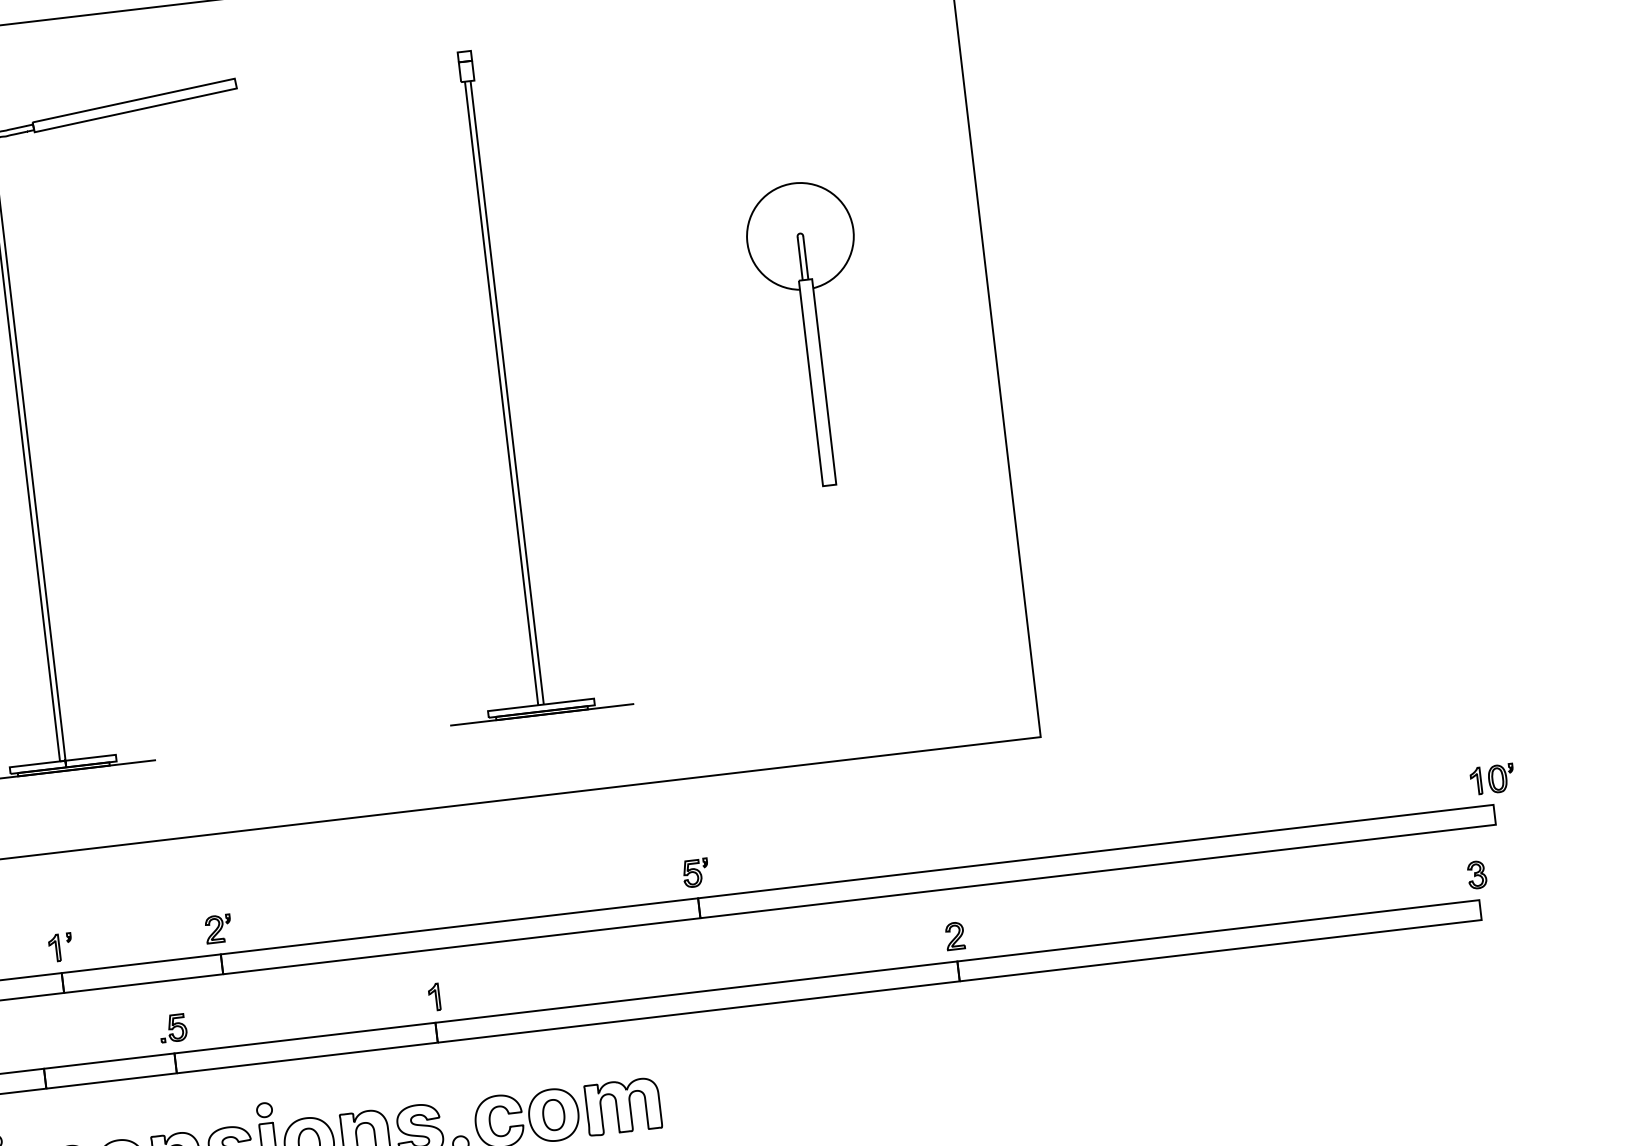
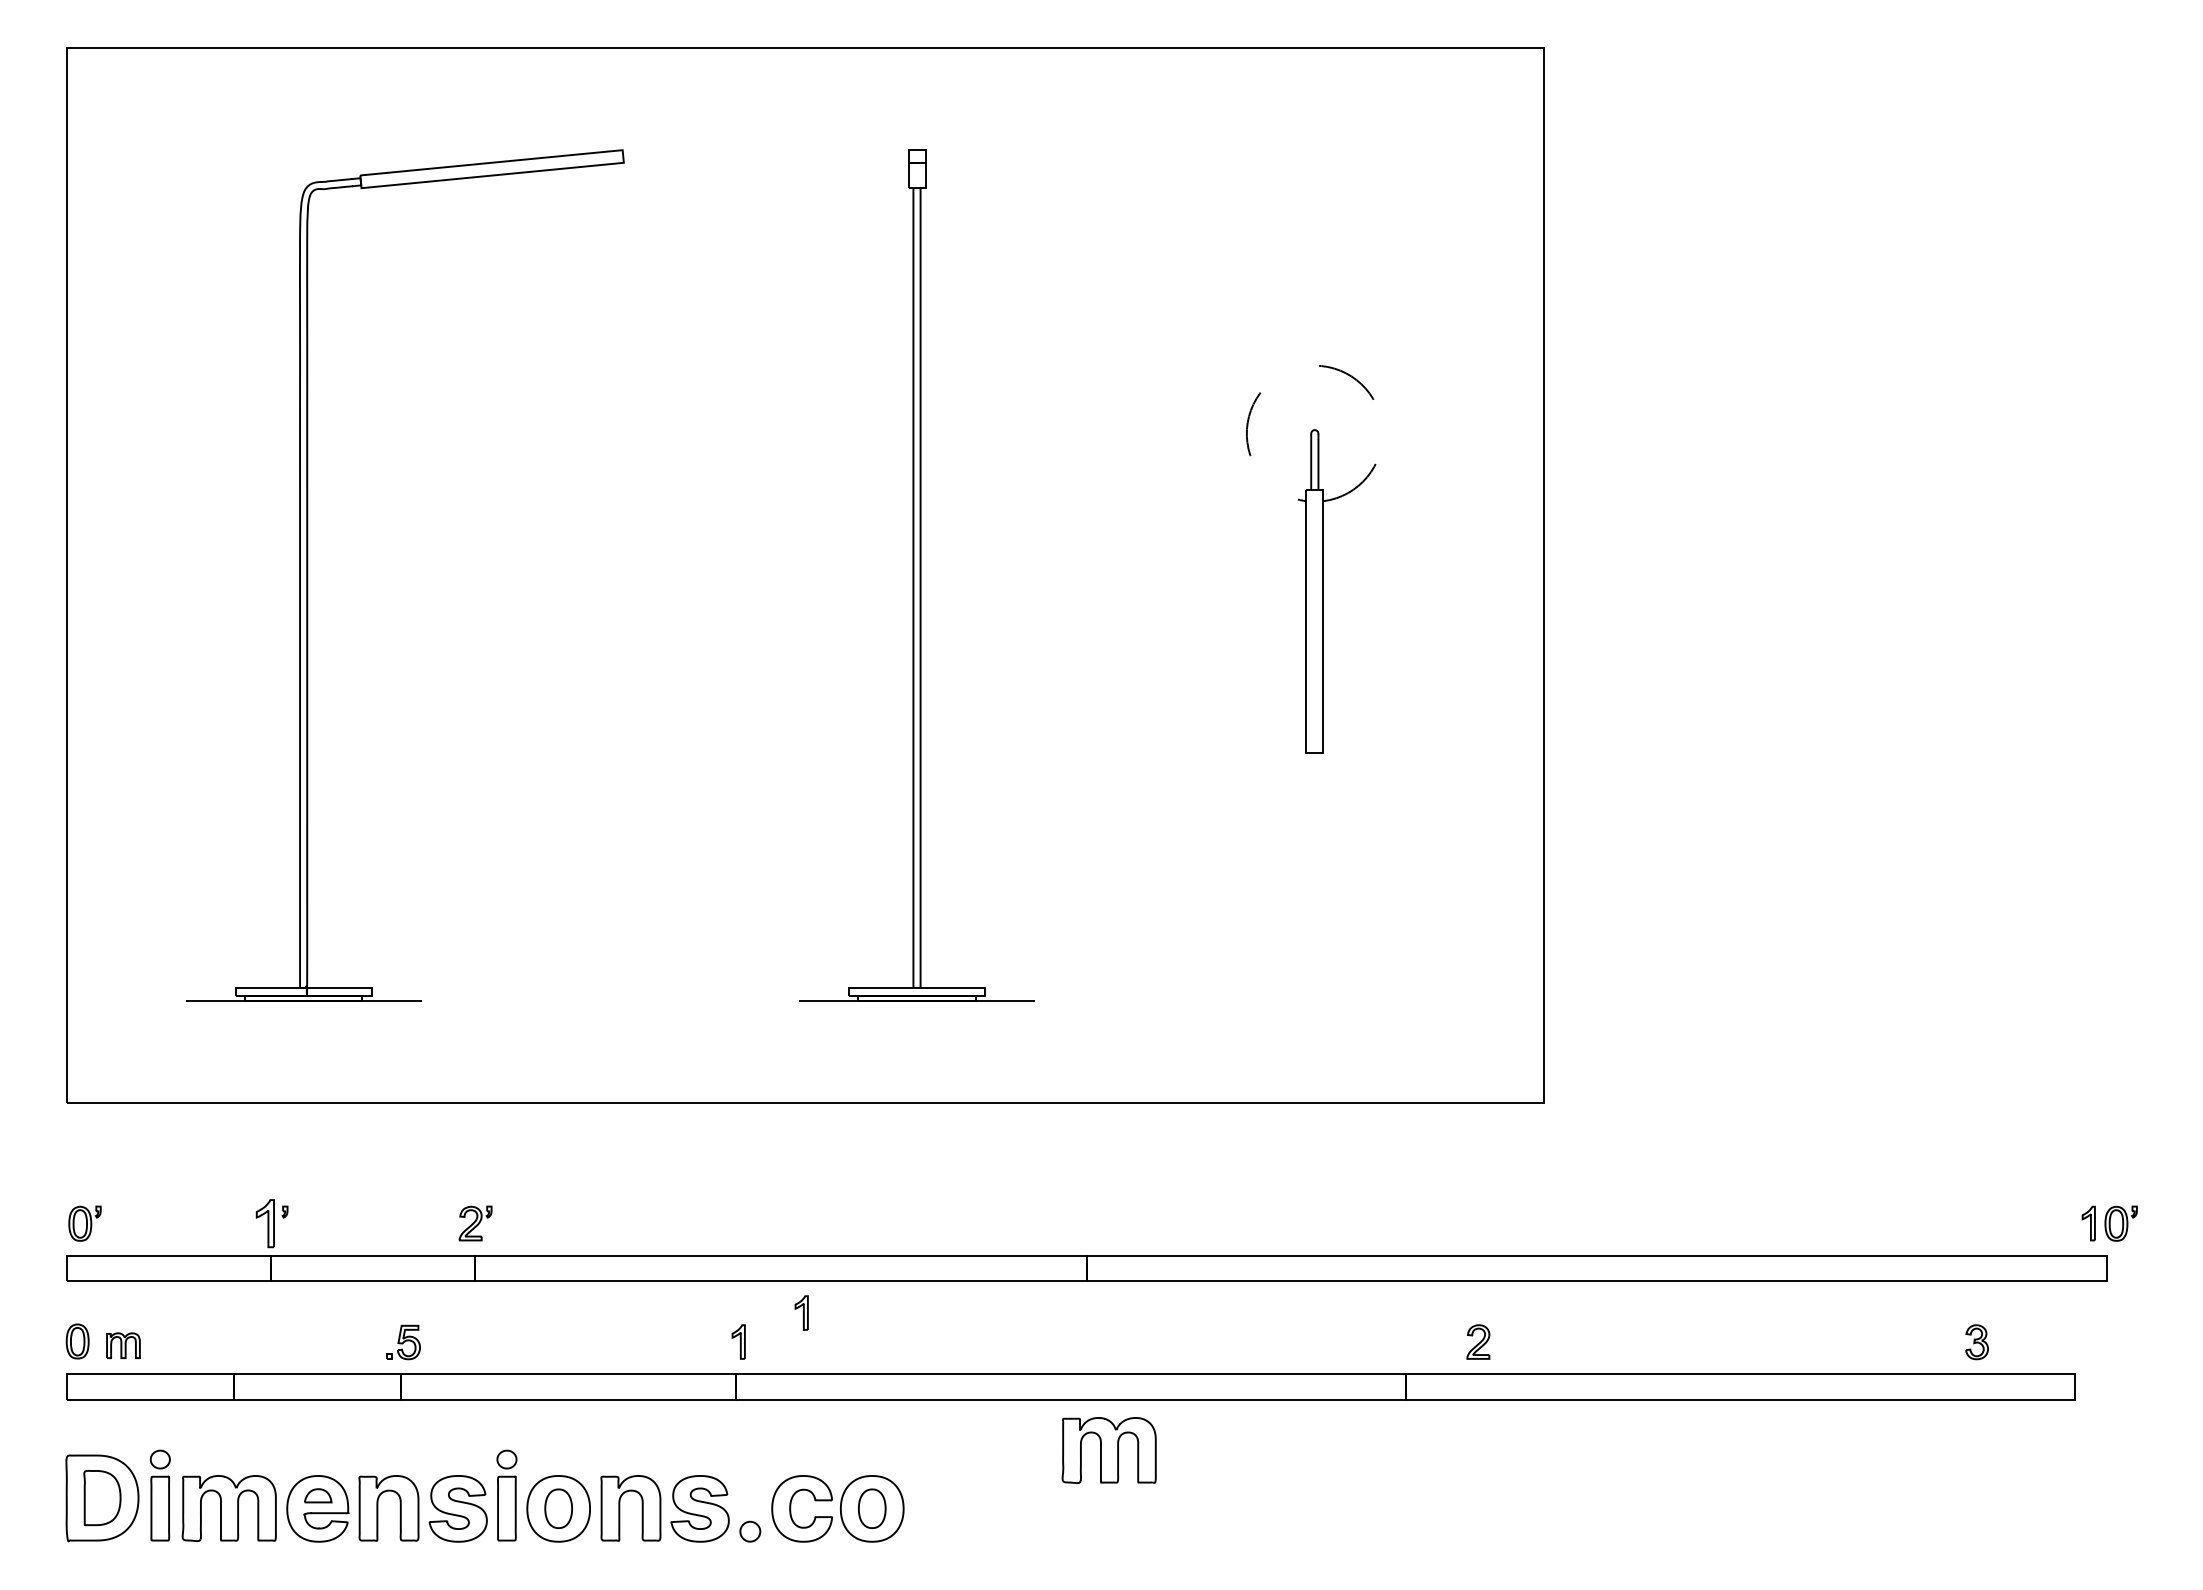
arc: (793, 183) -> (1314, 365), solid -> dashed
part: (695, 872) -> (1087, 1223), removed
part: (1476, 875) -> (1976, 1342), moved
part: (955, 935) -> (1478, 1341), moved
part: (54, 948) -> (265, 1223), size x1.4
part: (480, 968) -> (801, 1312), added
part: (622, 1106) -> (1108, 1450), moved

